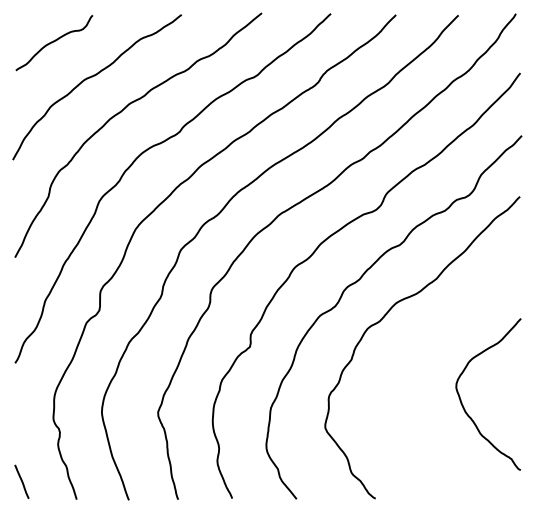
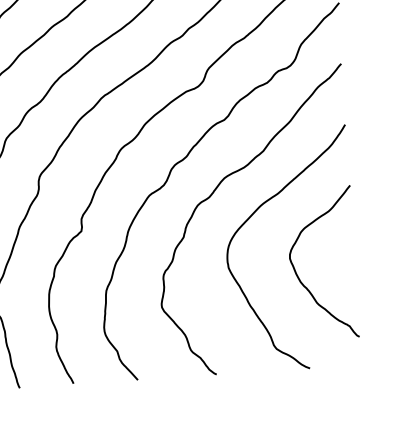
curve: (425, 339) -> (256, 212), added

